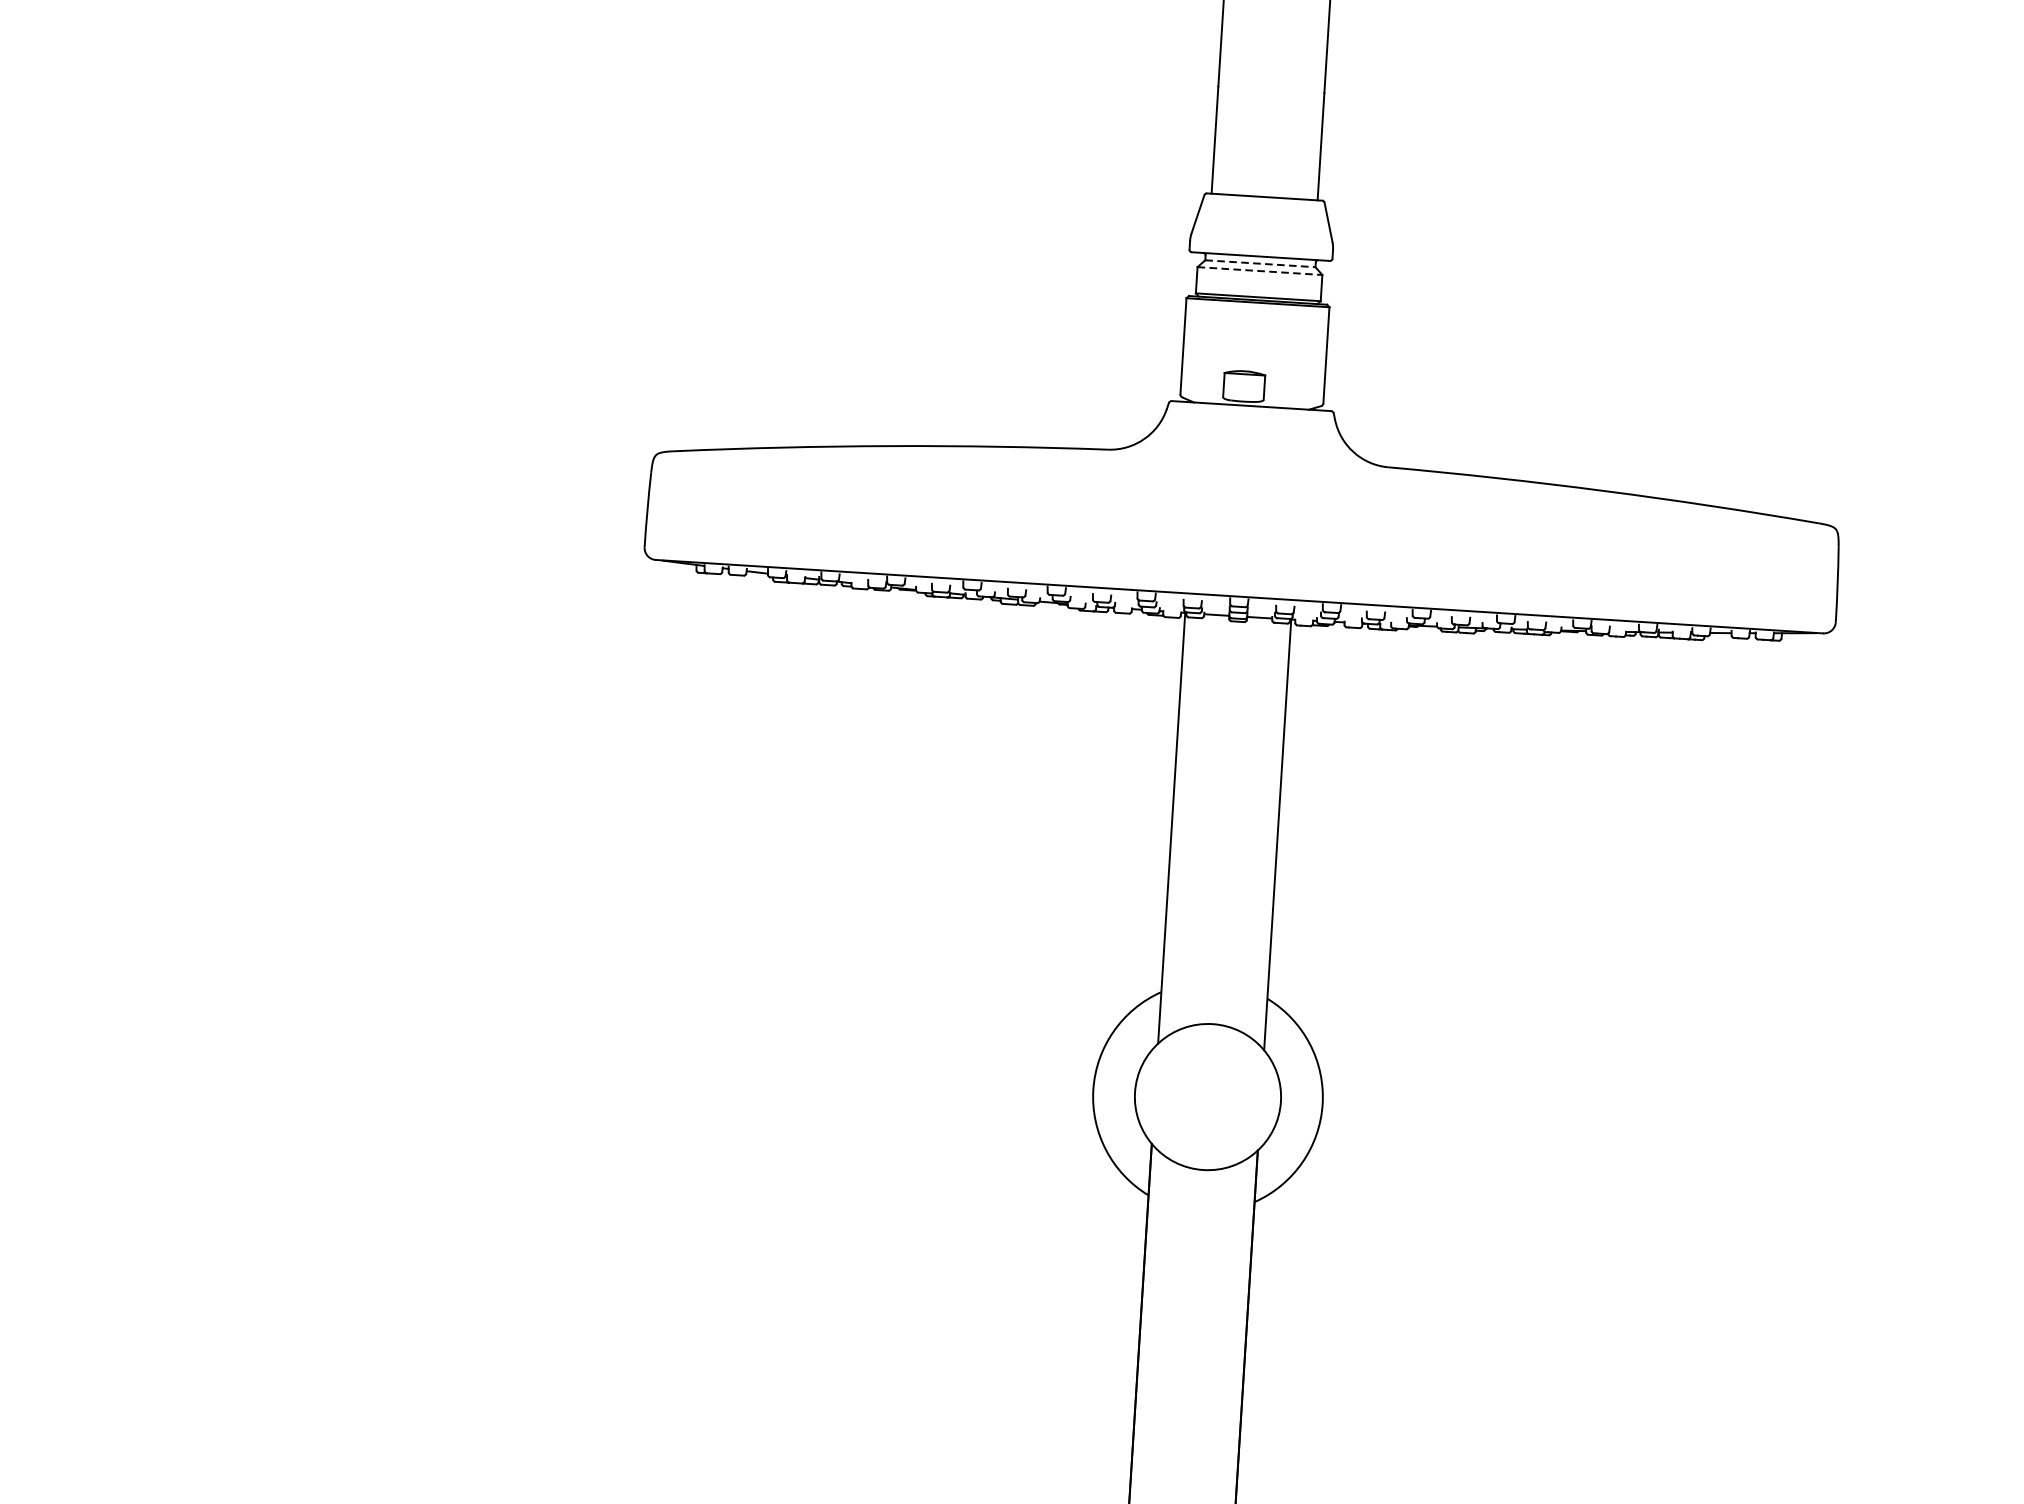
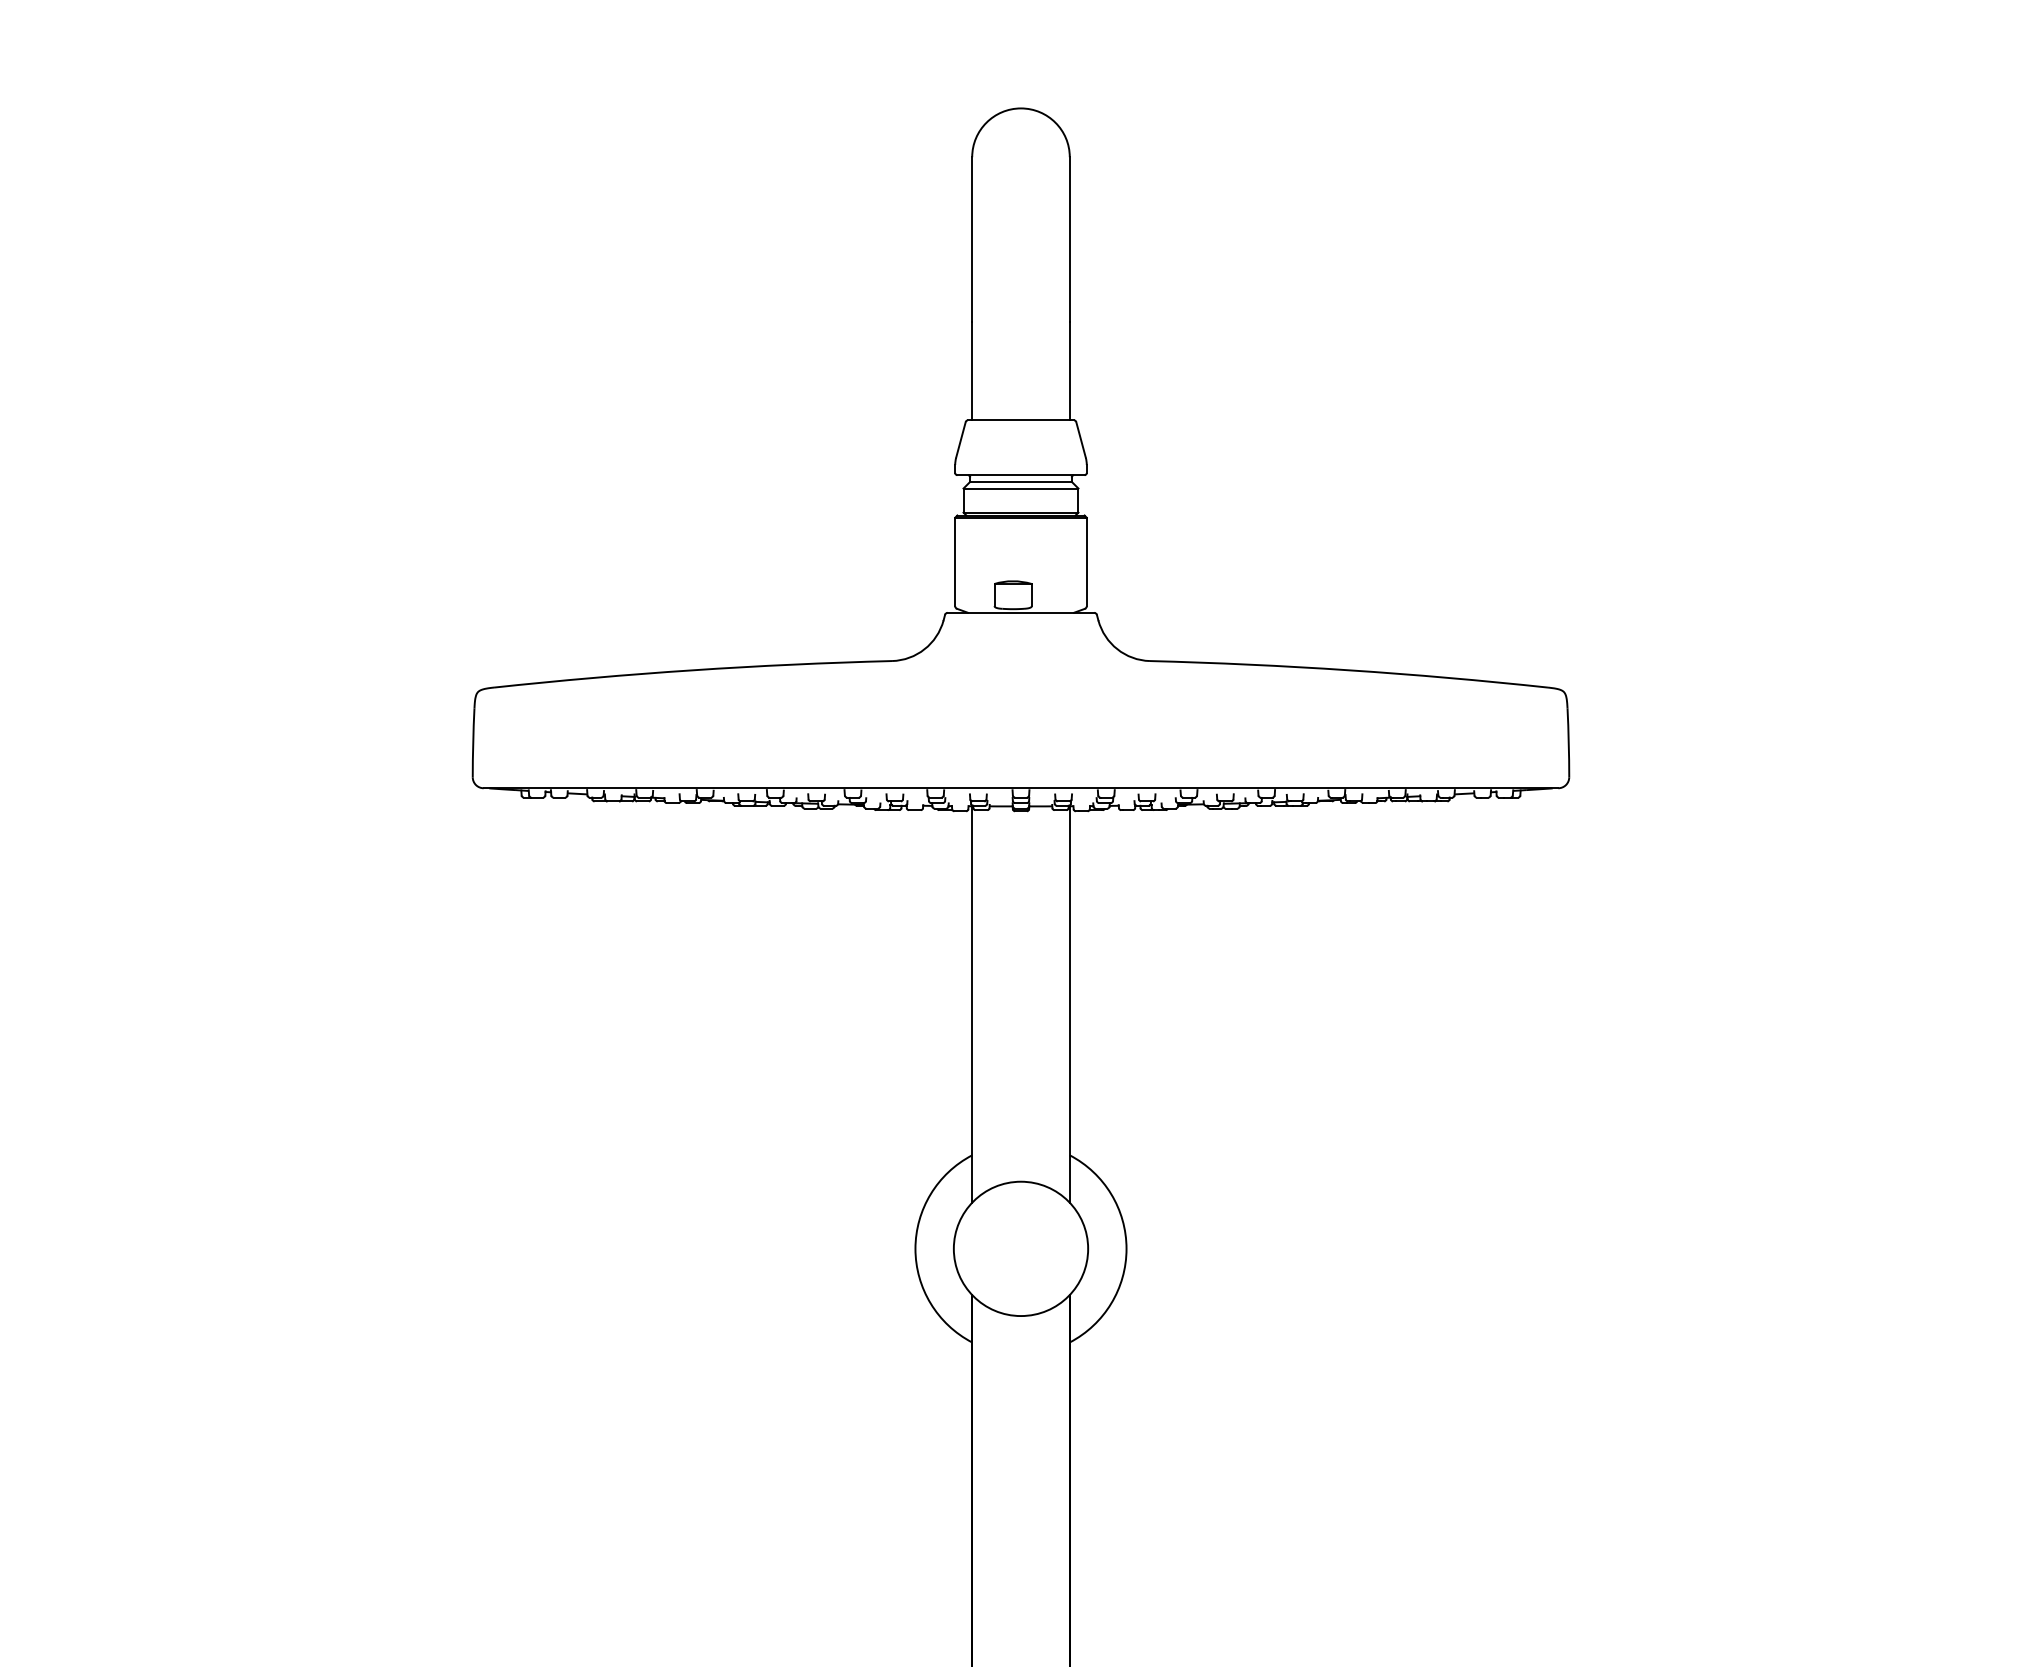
line: (1260, 263) -> (1021, 481), dashed -> solid
line: (1260, 271) -> (1021, 488), dashed -> solid

